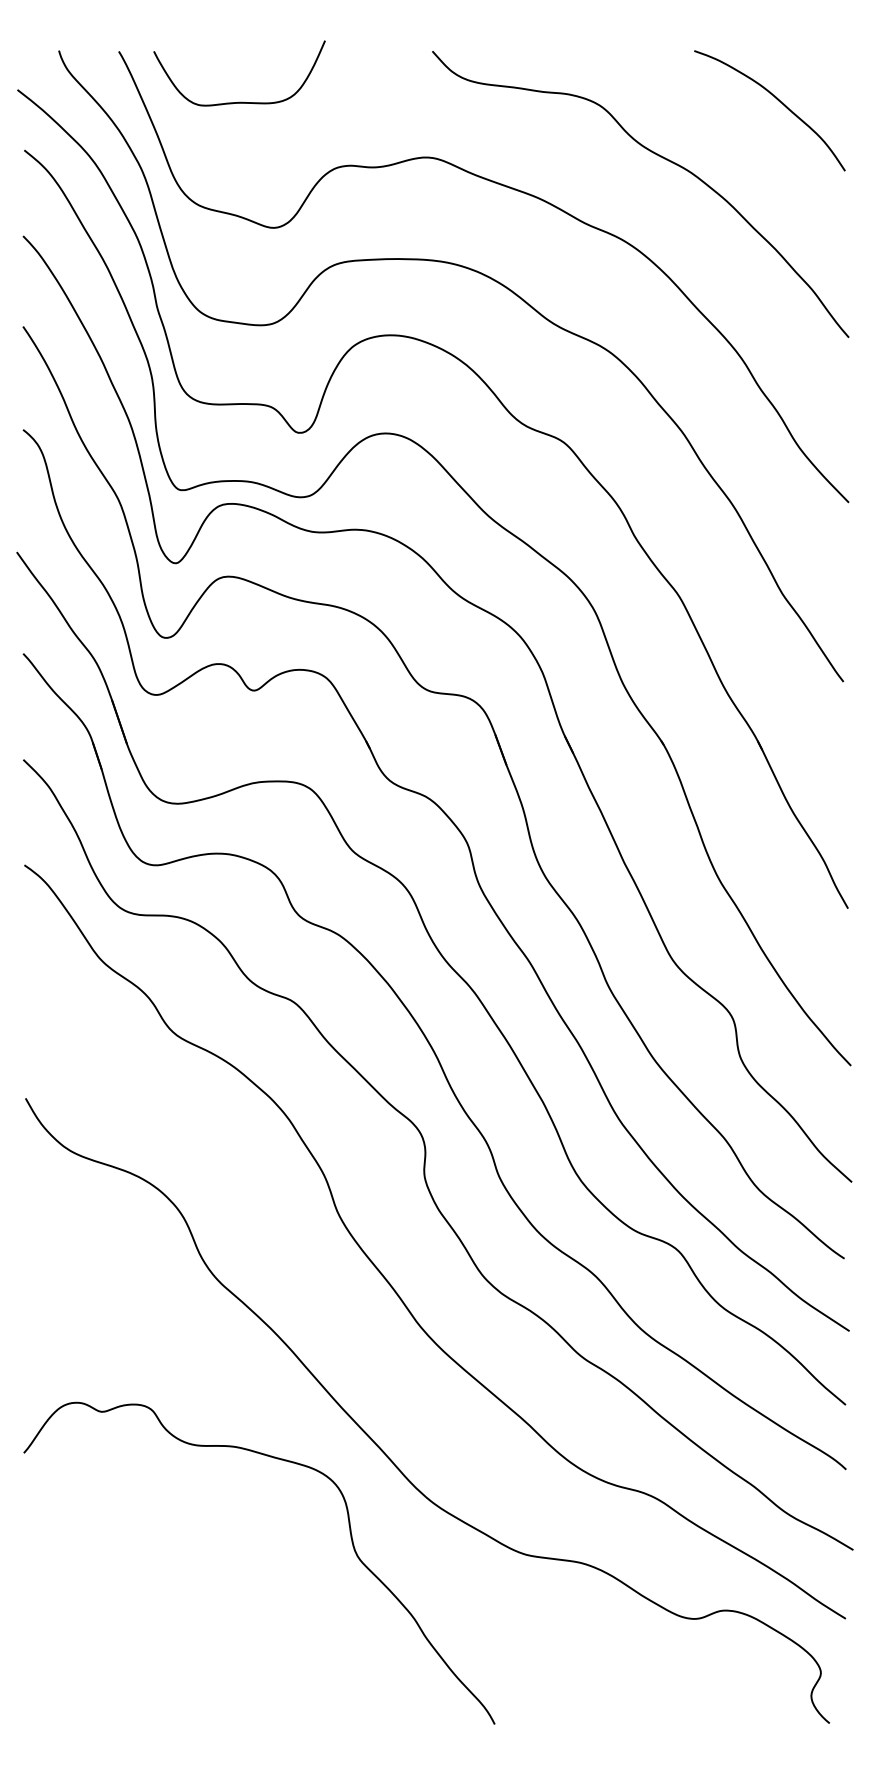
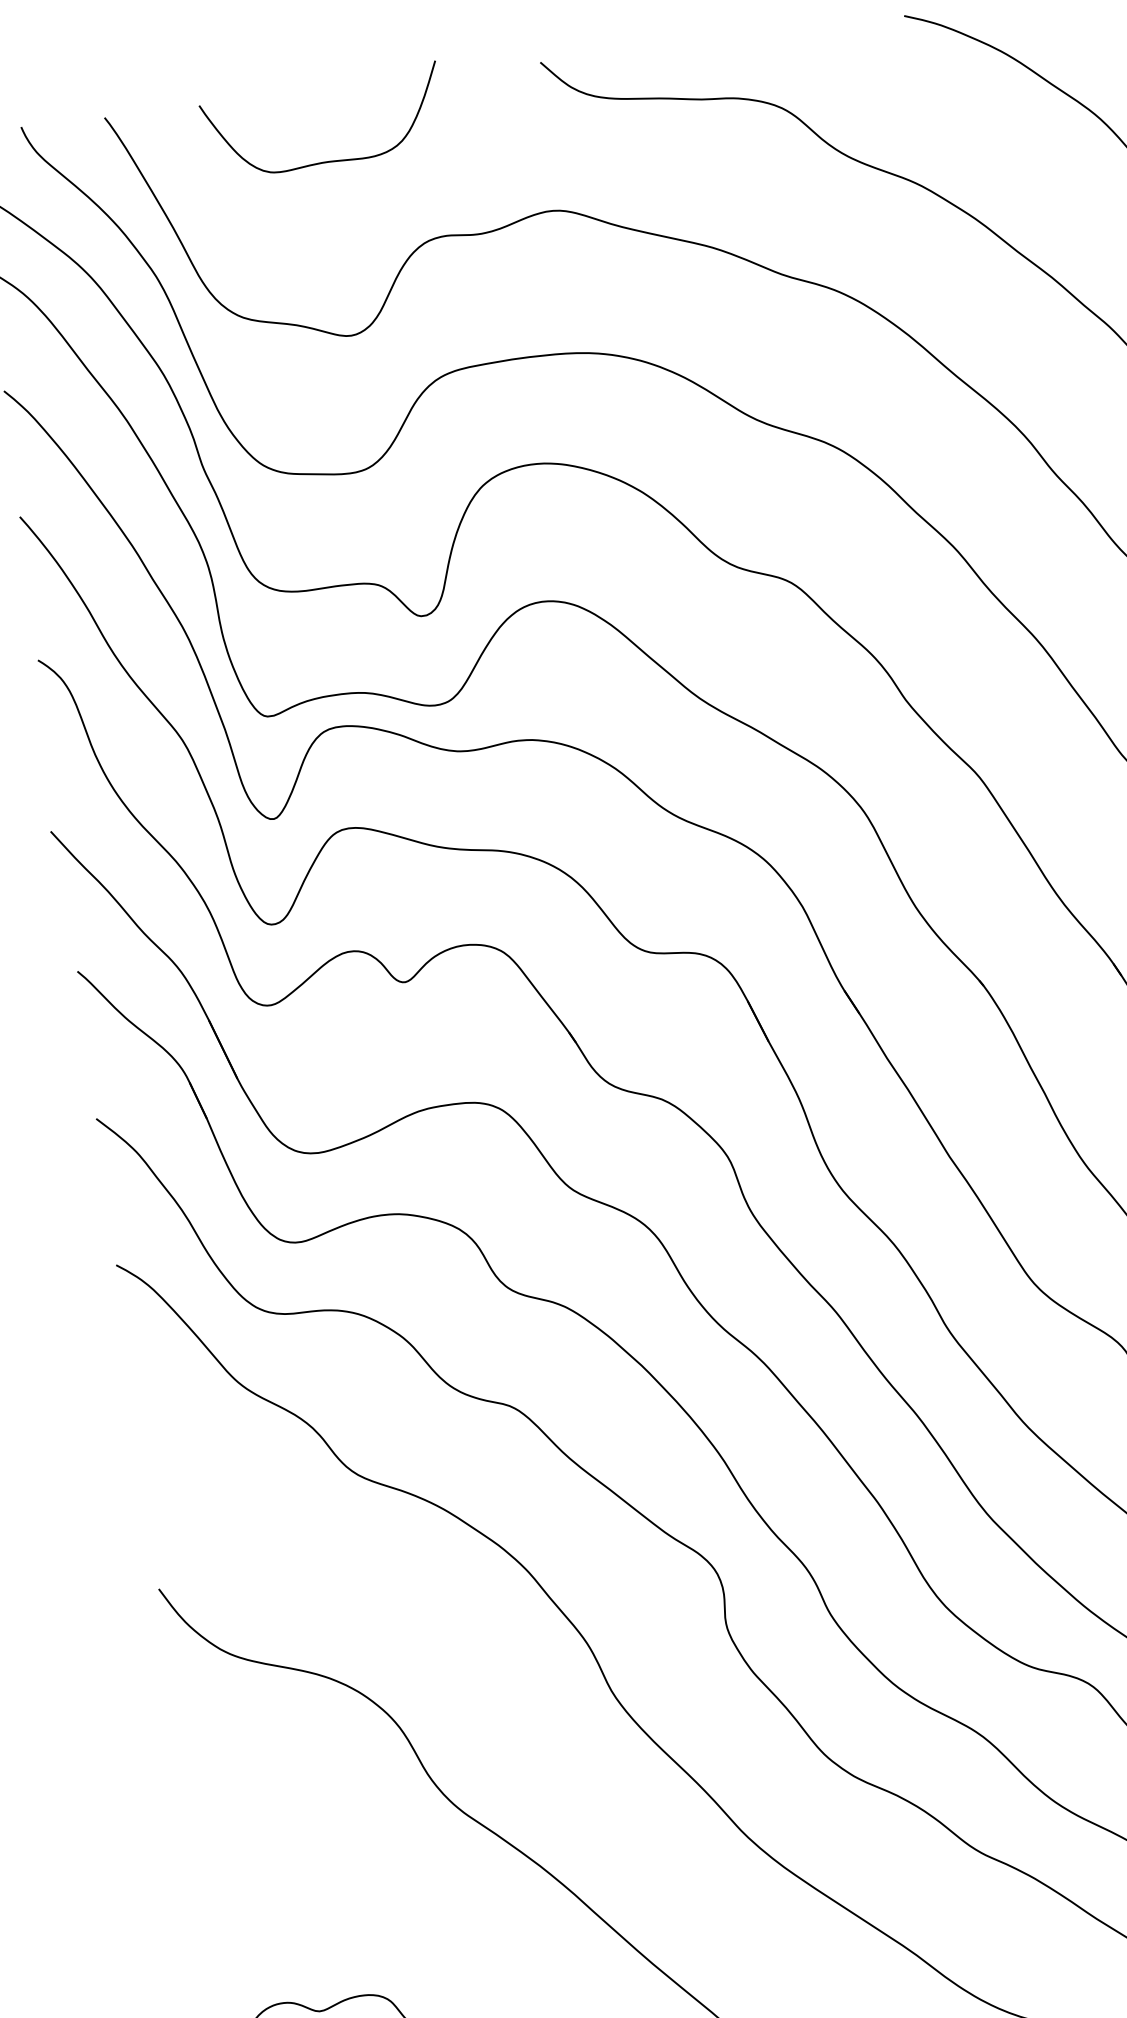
curve: (239, 101) -> (326, 160), moved

